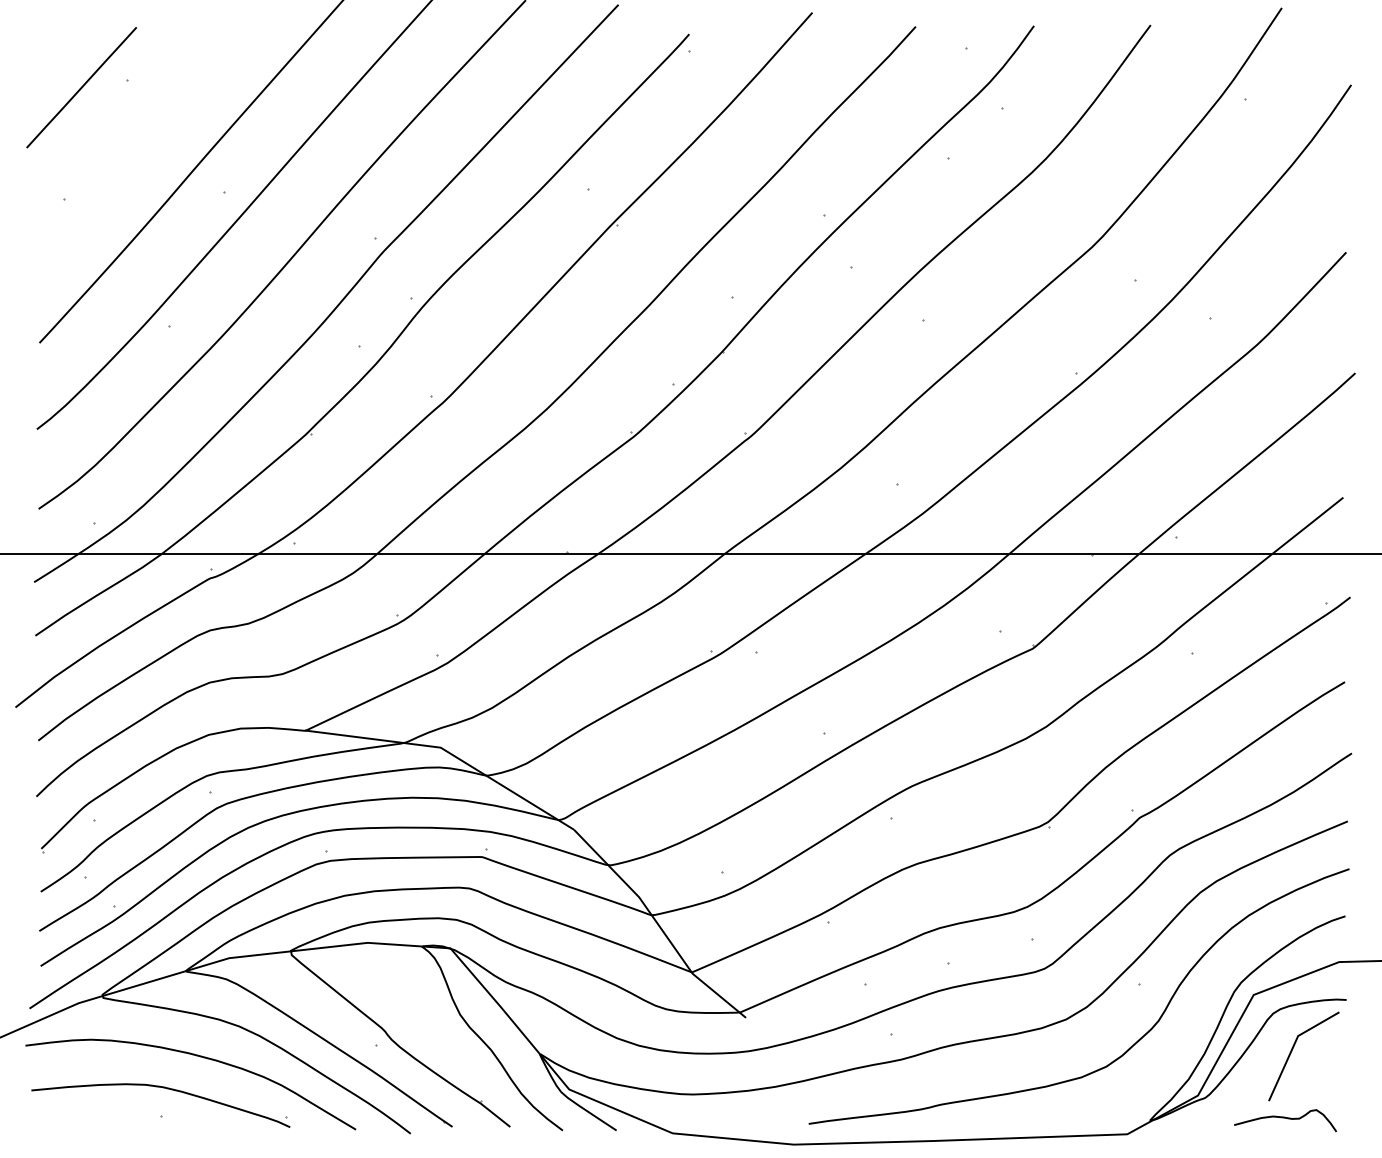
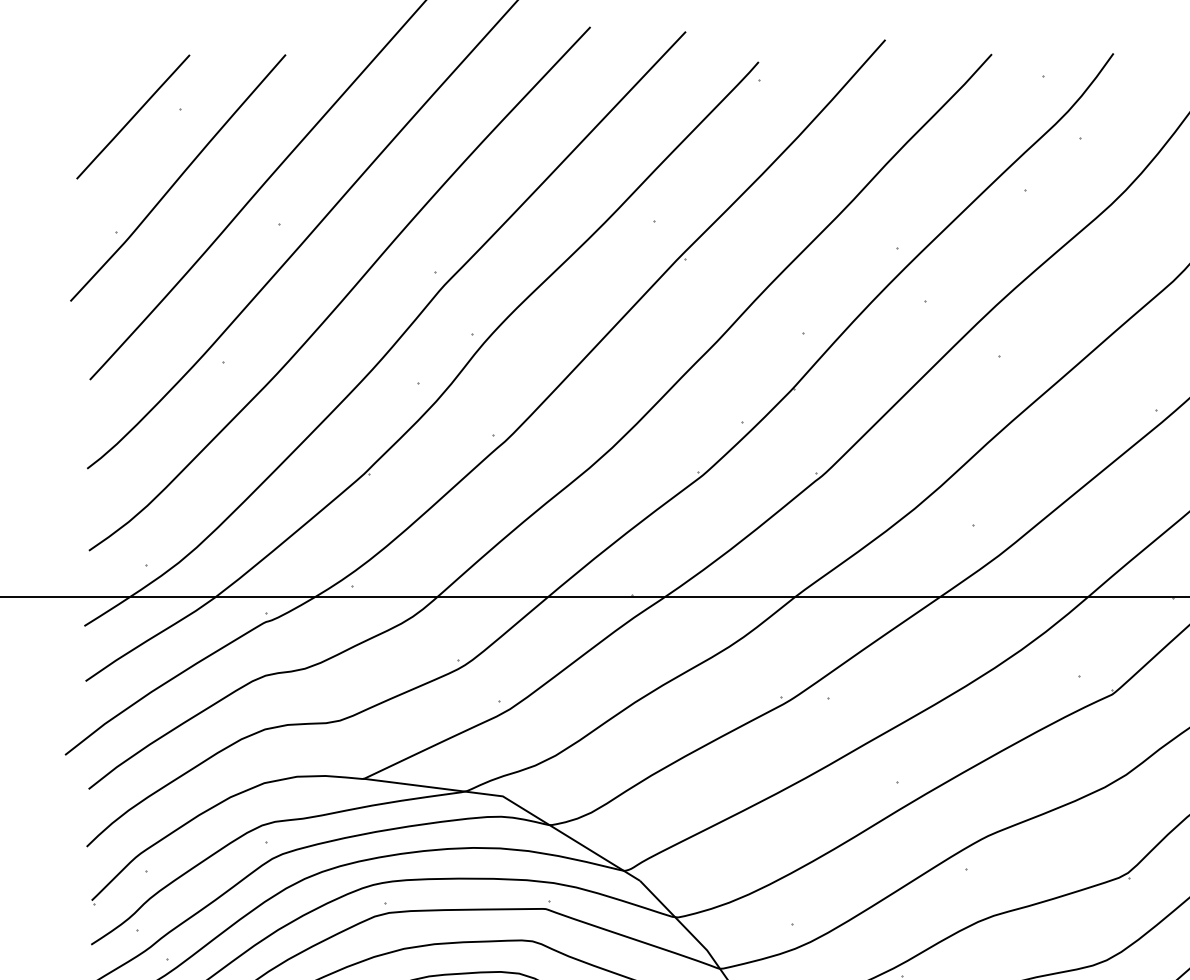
curve: (125, 146) -> (178, 177), added

